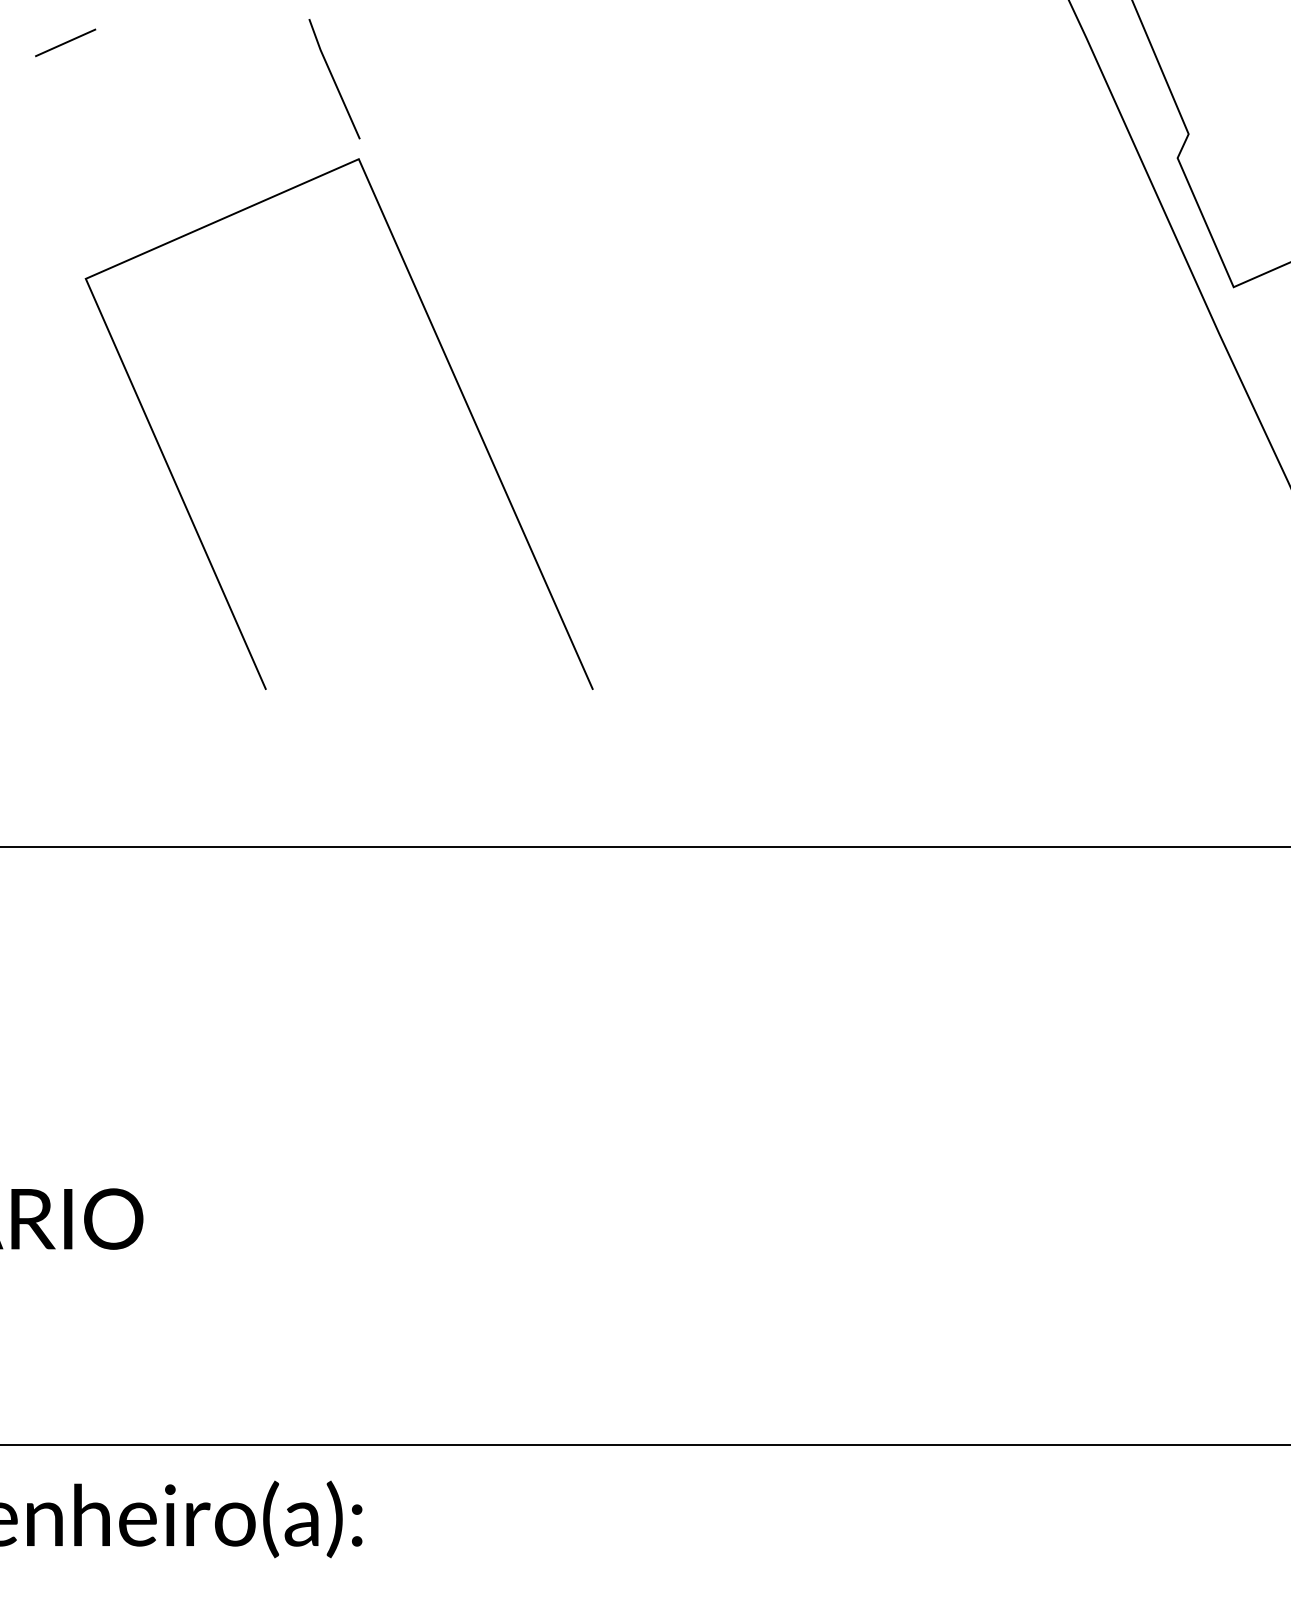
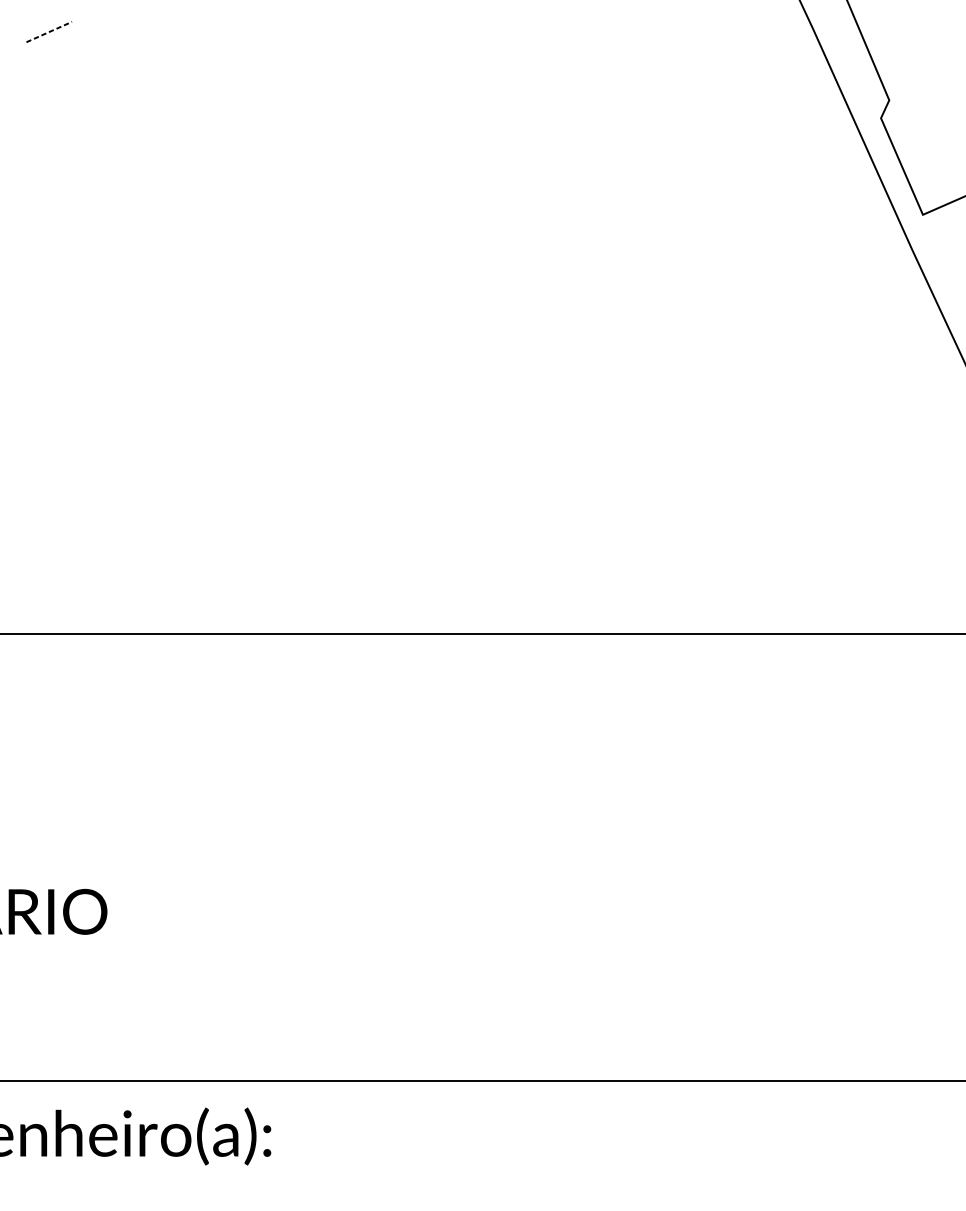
line: (66, 42) -> (49, 31), solid -> dashed
line: (334, 79) -> (250, 59), removed
line: (452, 374) -> (338, 280), removed

